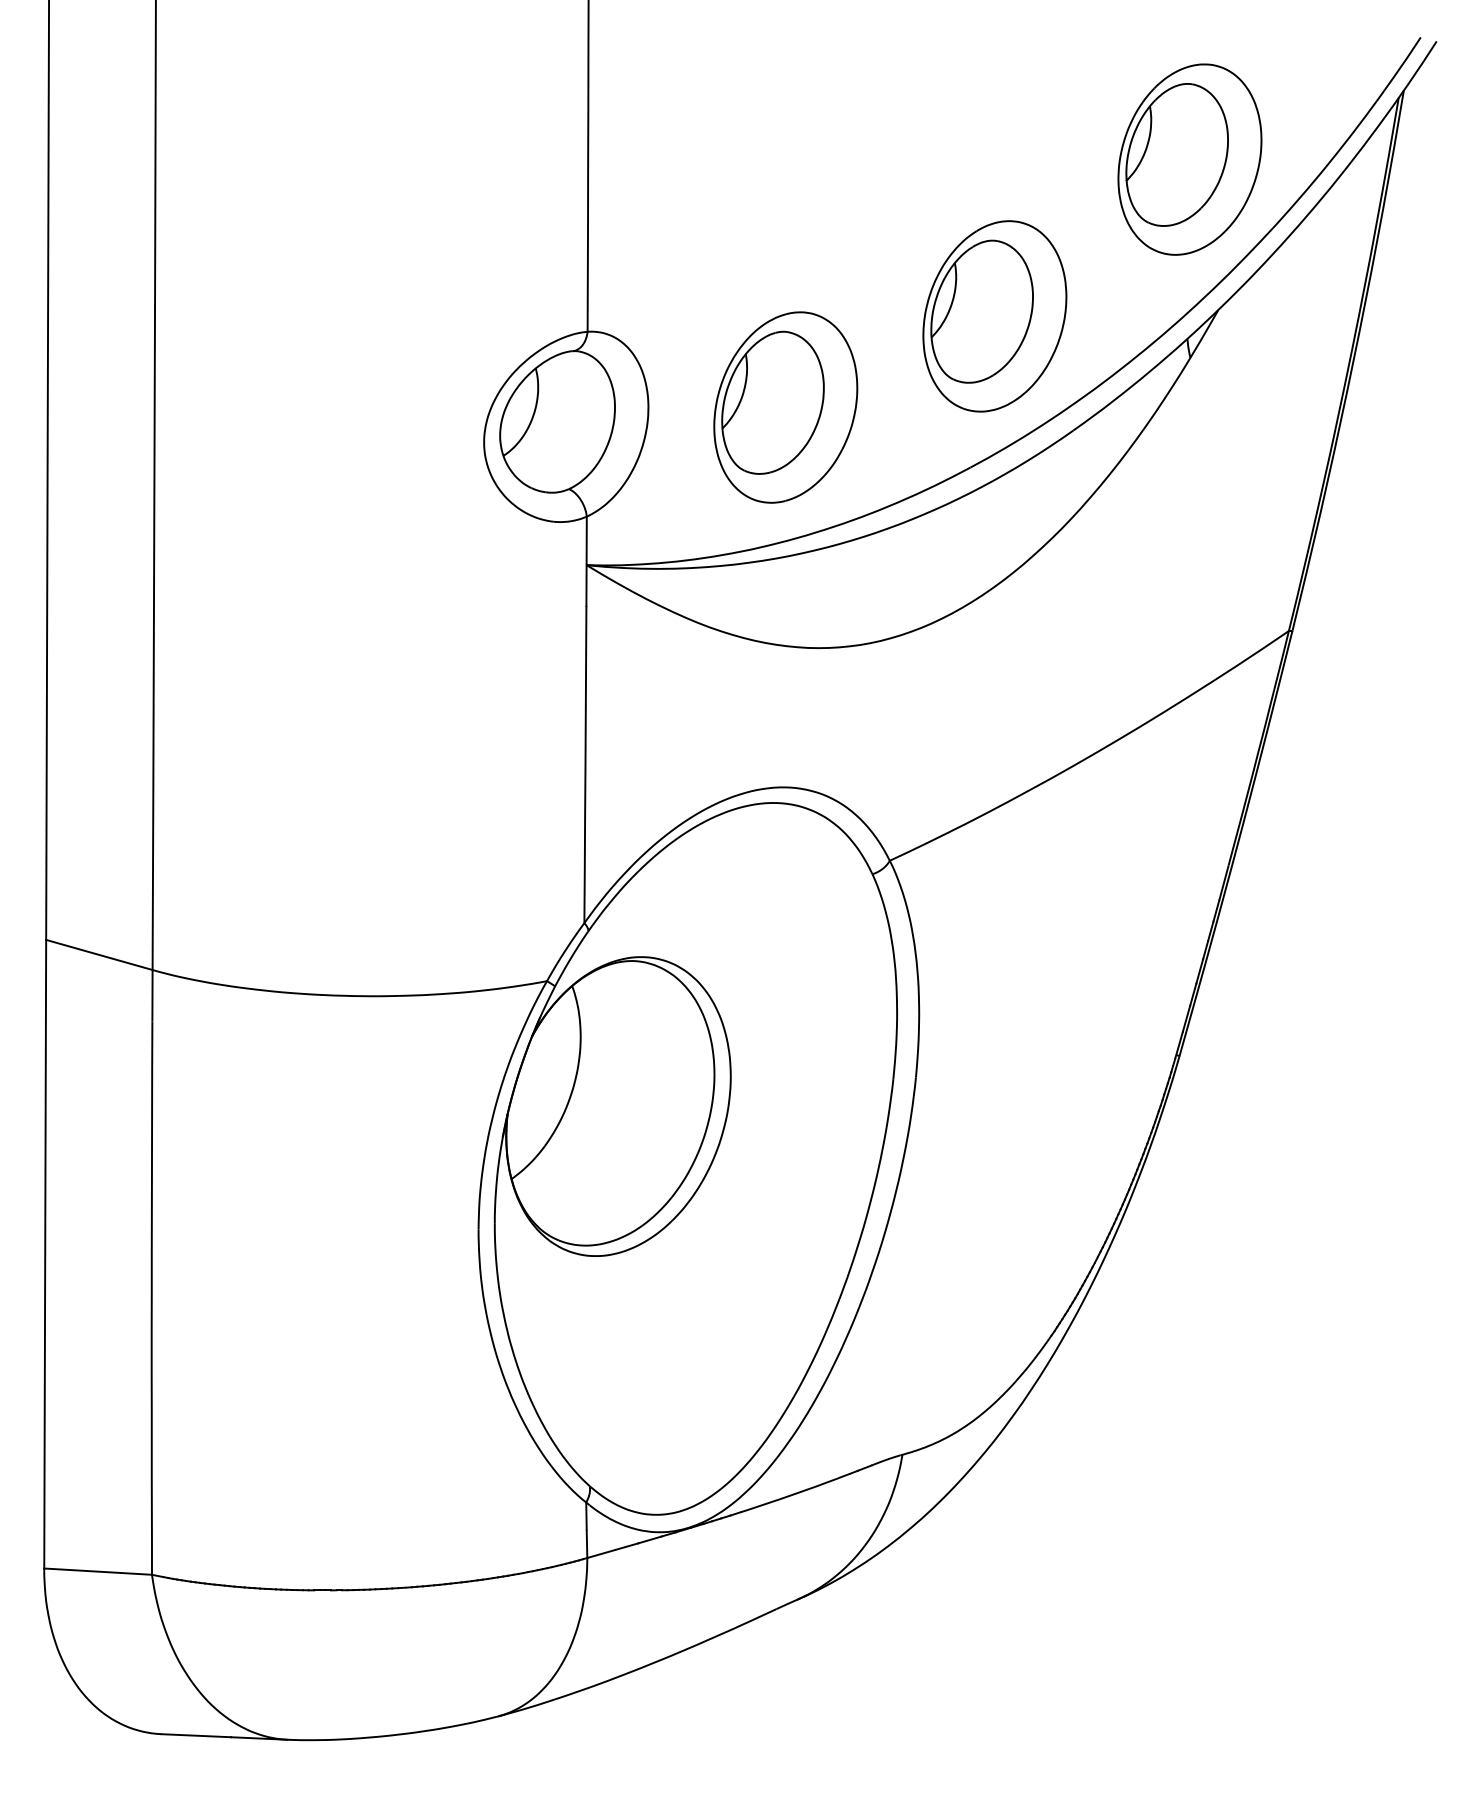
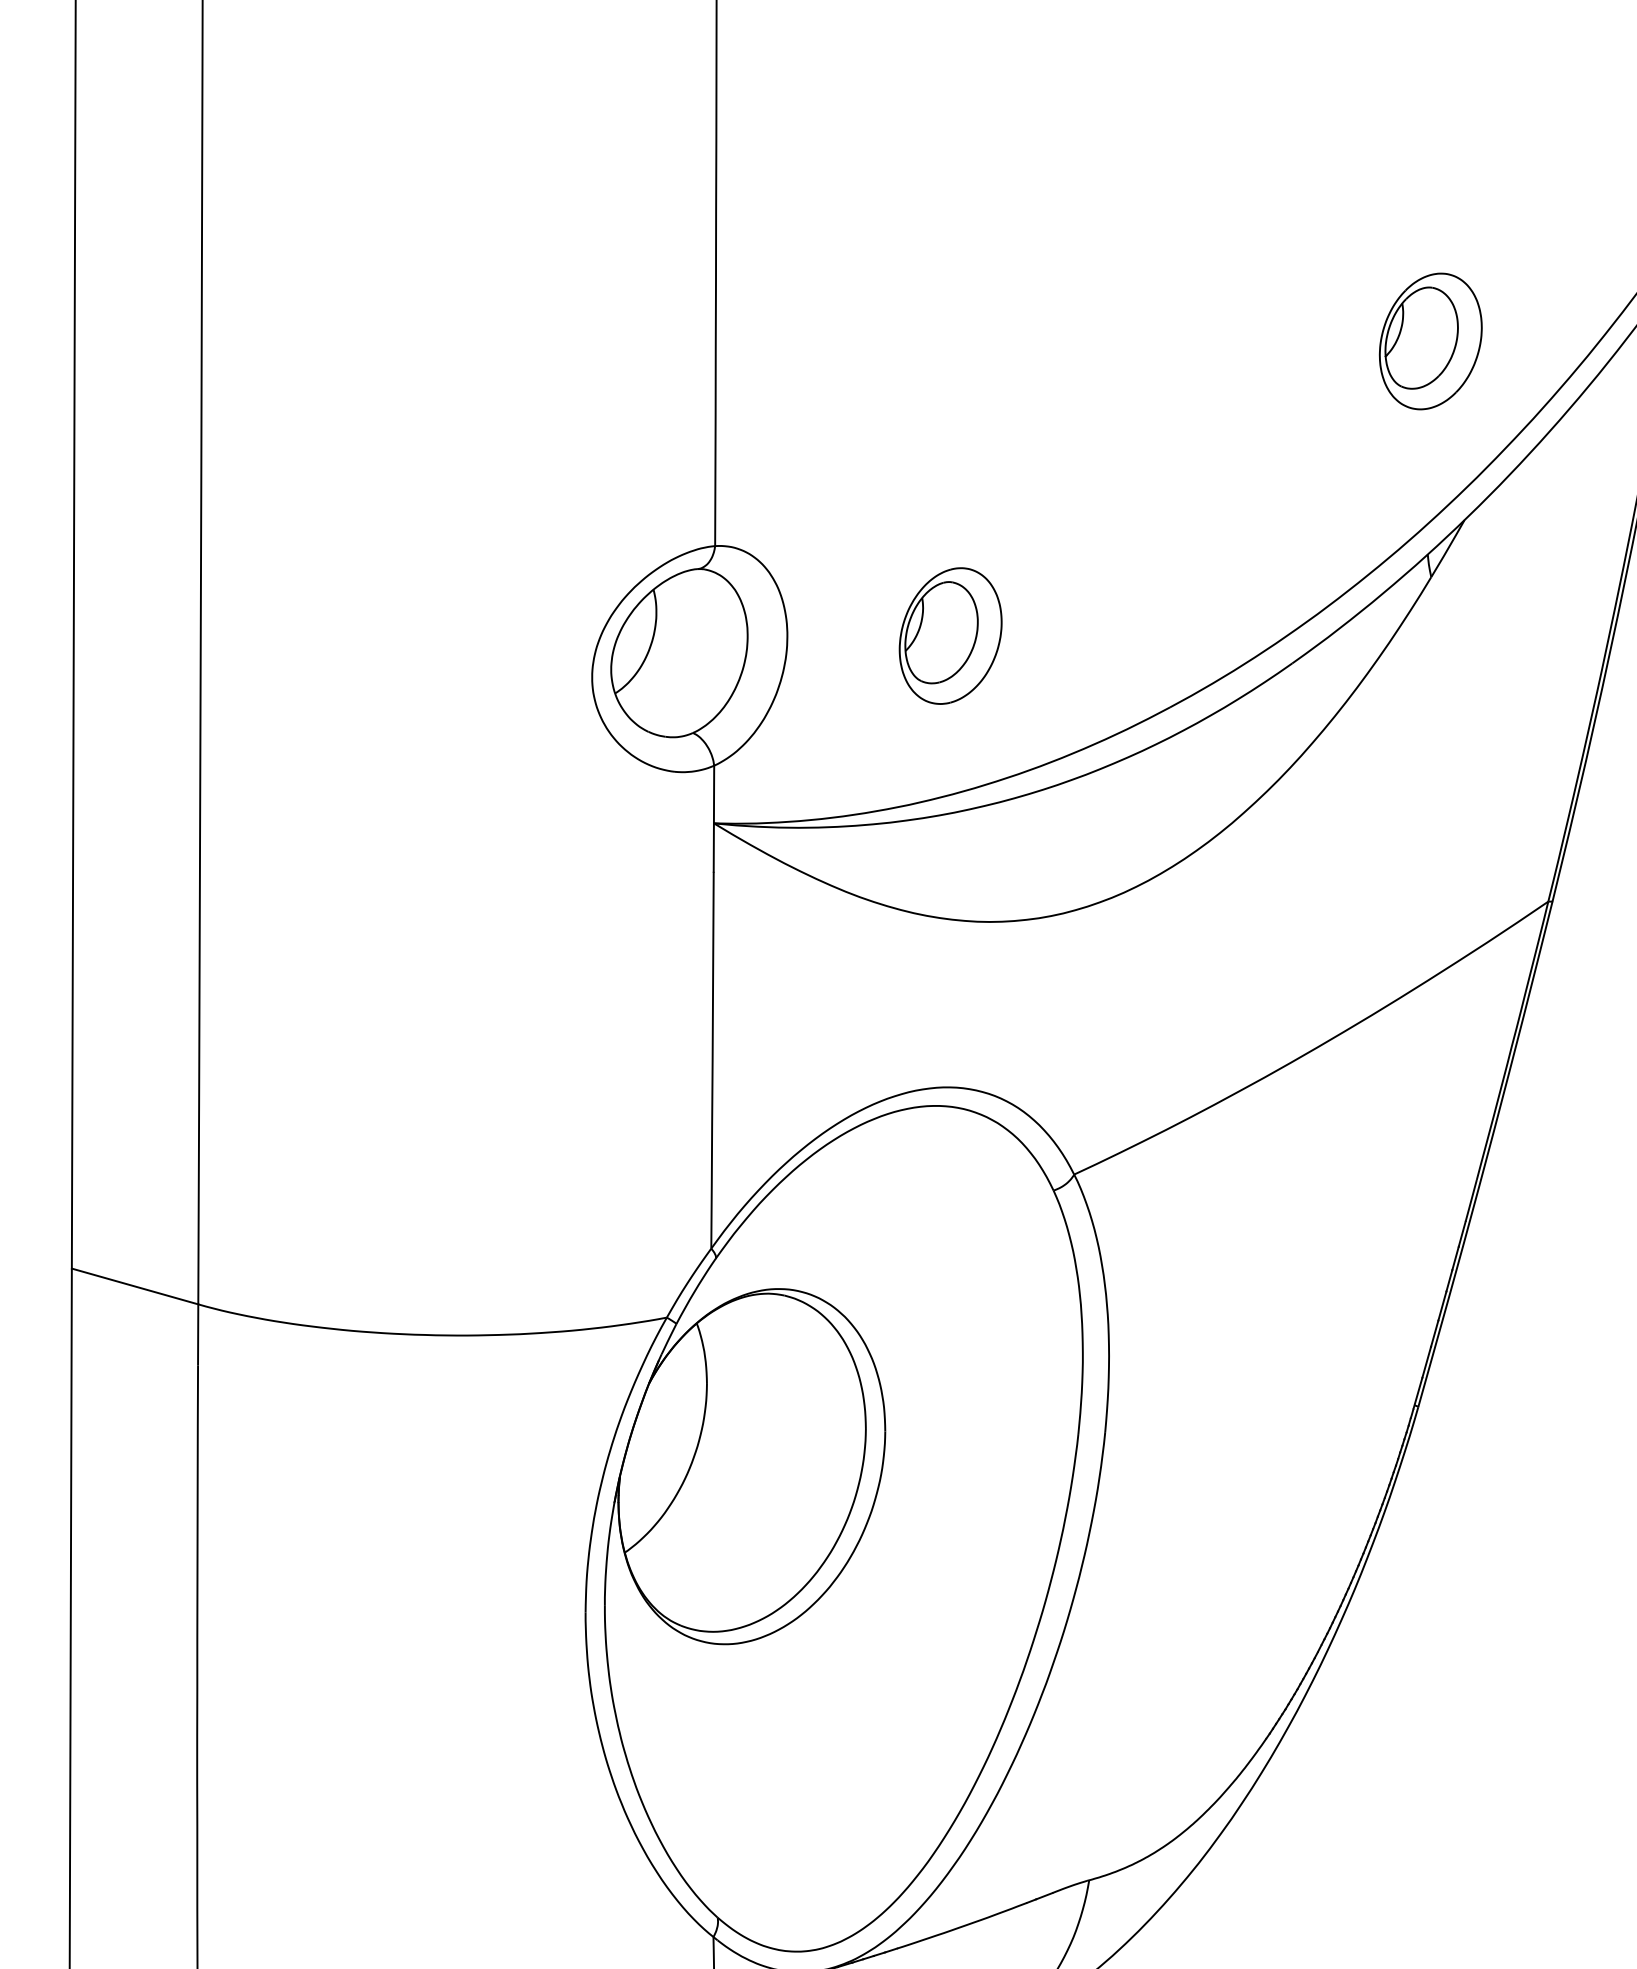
part: (1189, 159) -> (1430, 341), size x0.6
part: (994, 316) -> (1198, 527), removed
part: (785, 407) -> (950, 636), size x0.6

